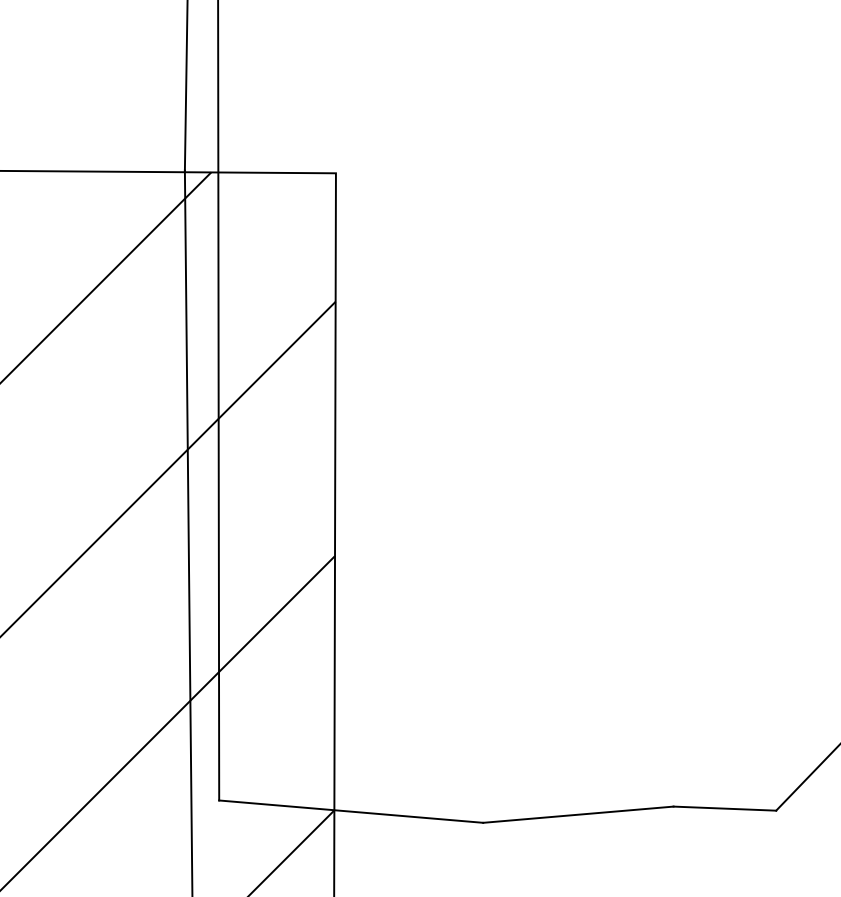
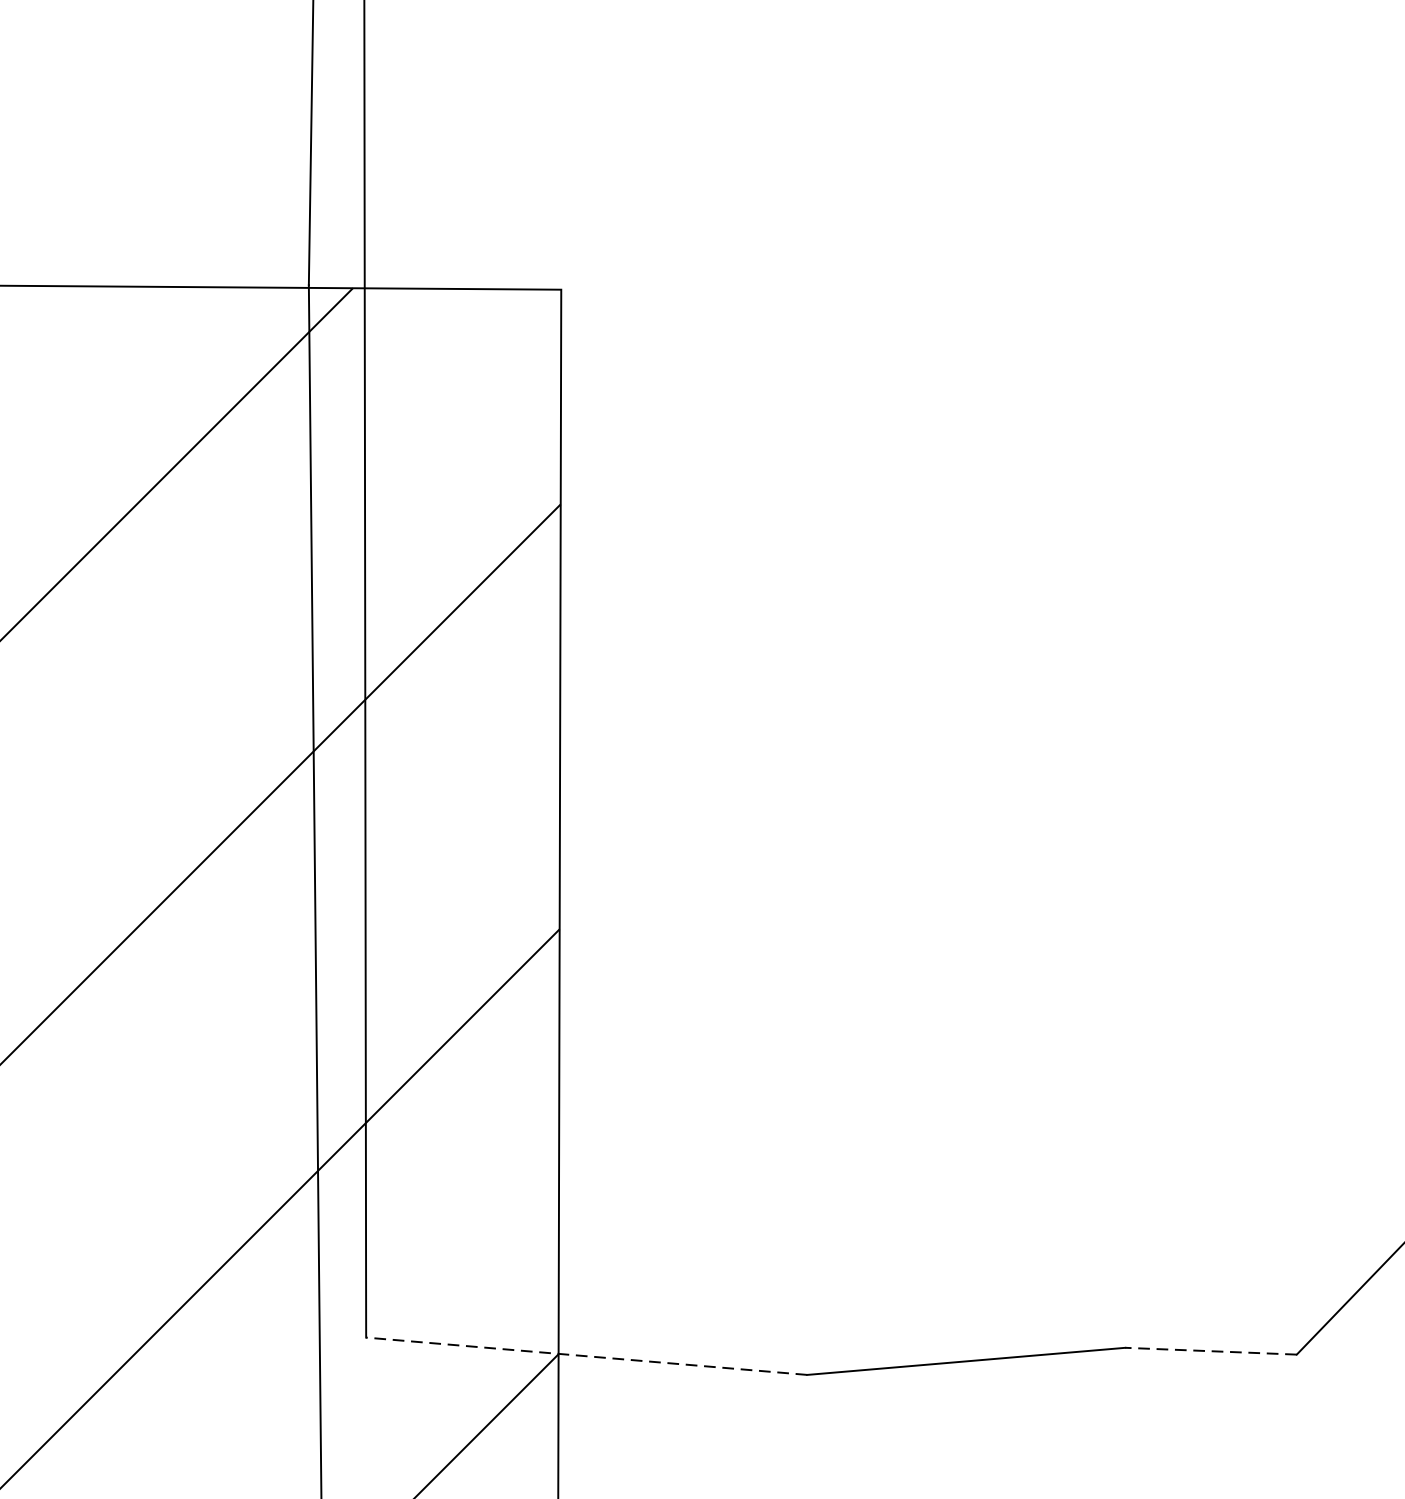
line: (724, 808) -> (1210, 1350), solid -> dashed
line: (350, 811) -> (585, 1356), solid -> dashed

